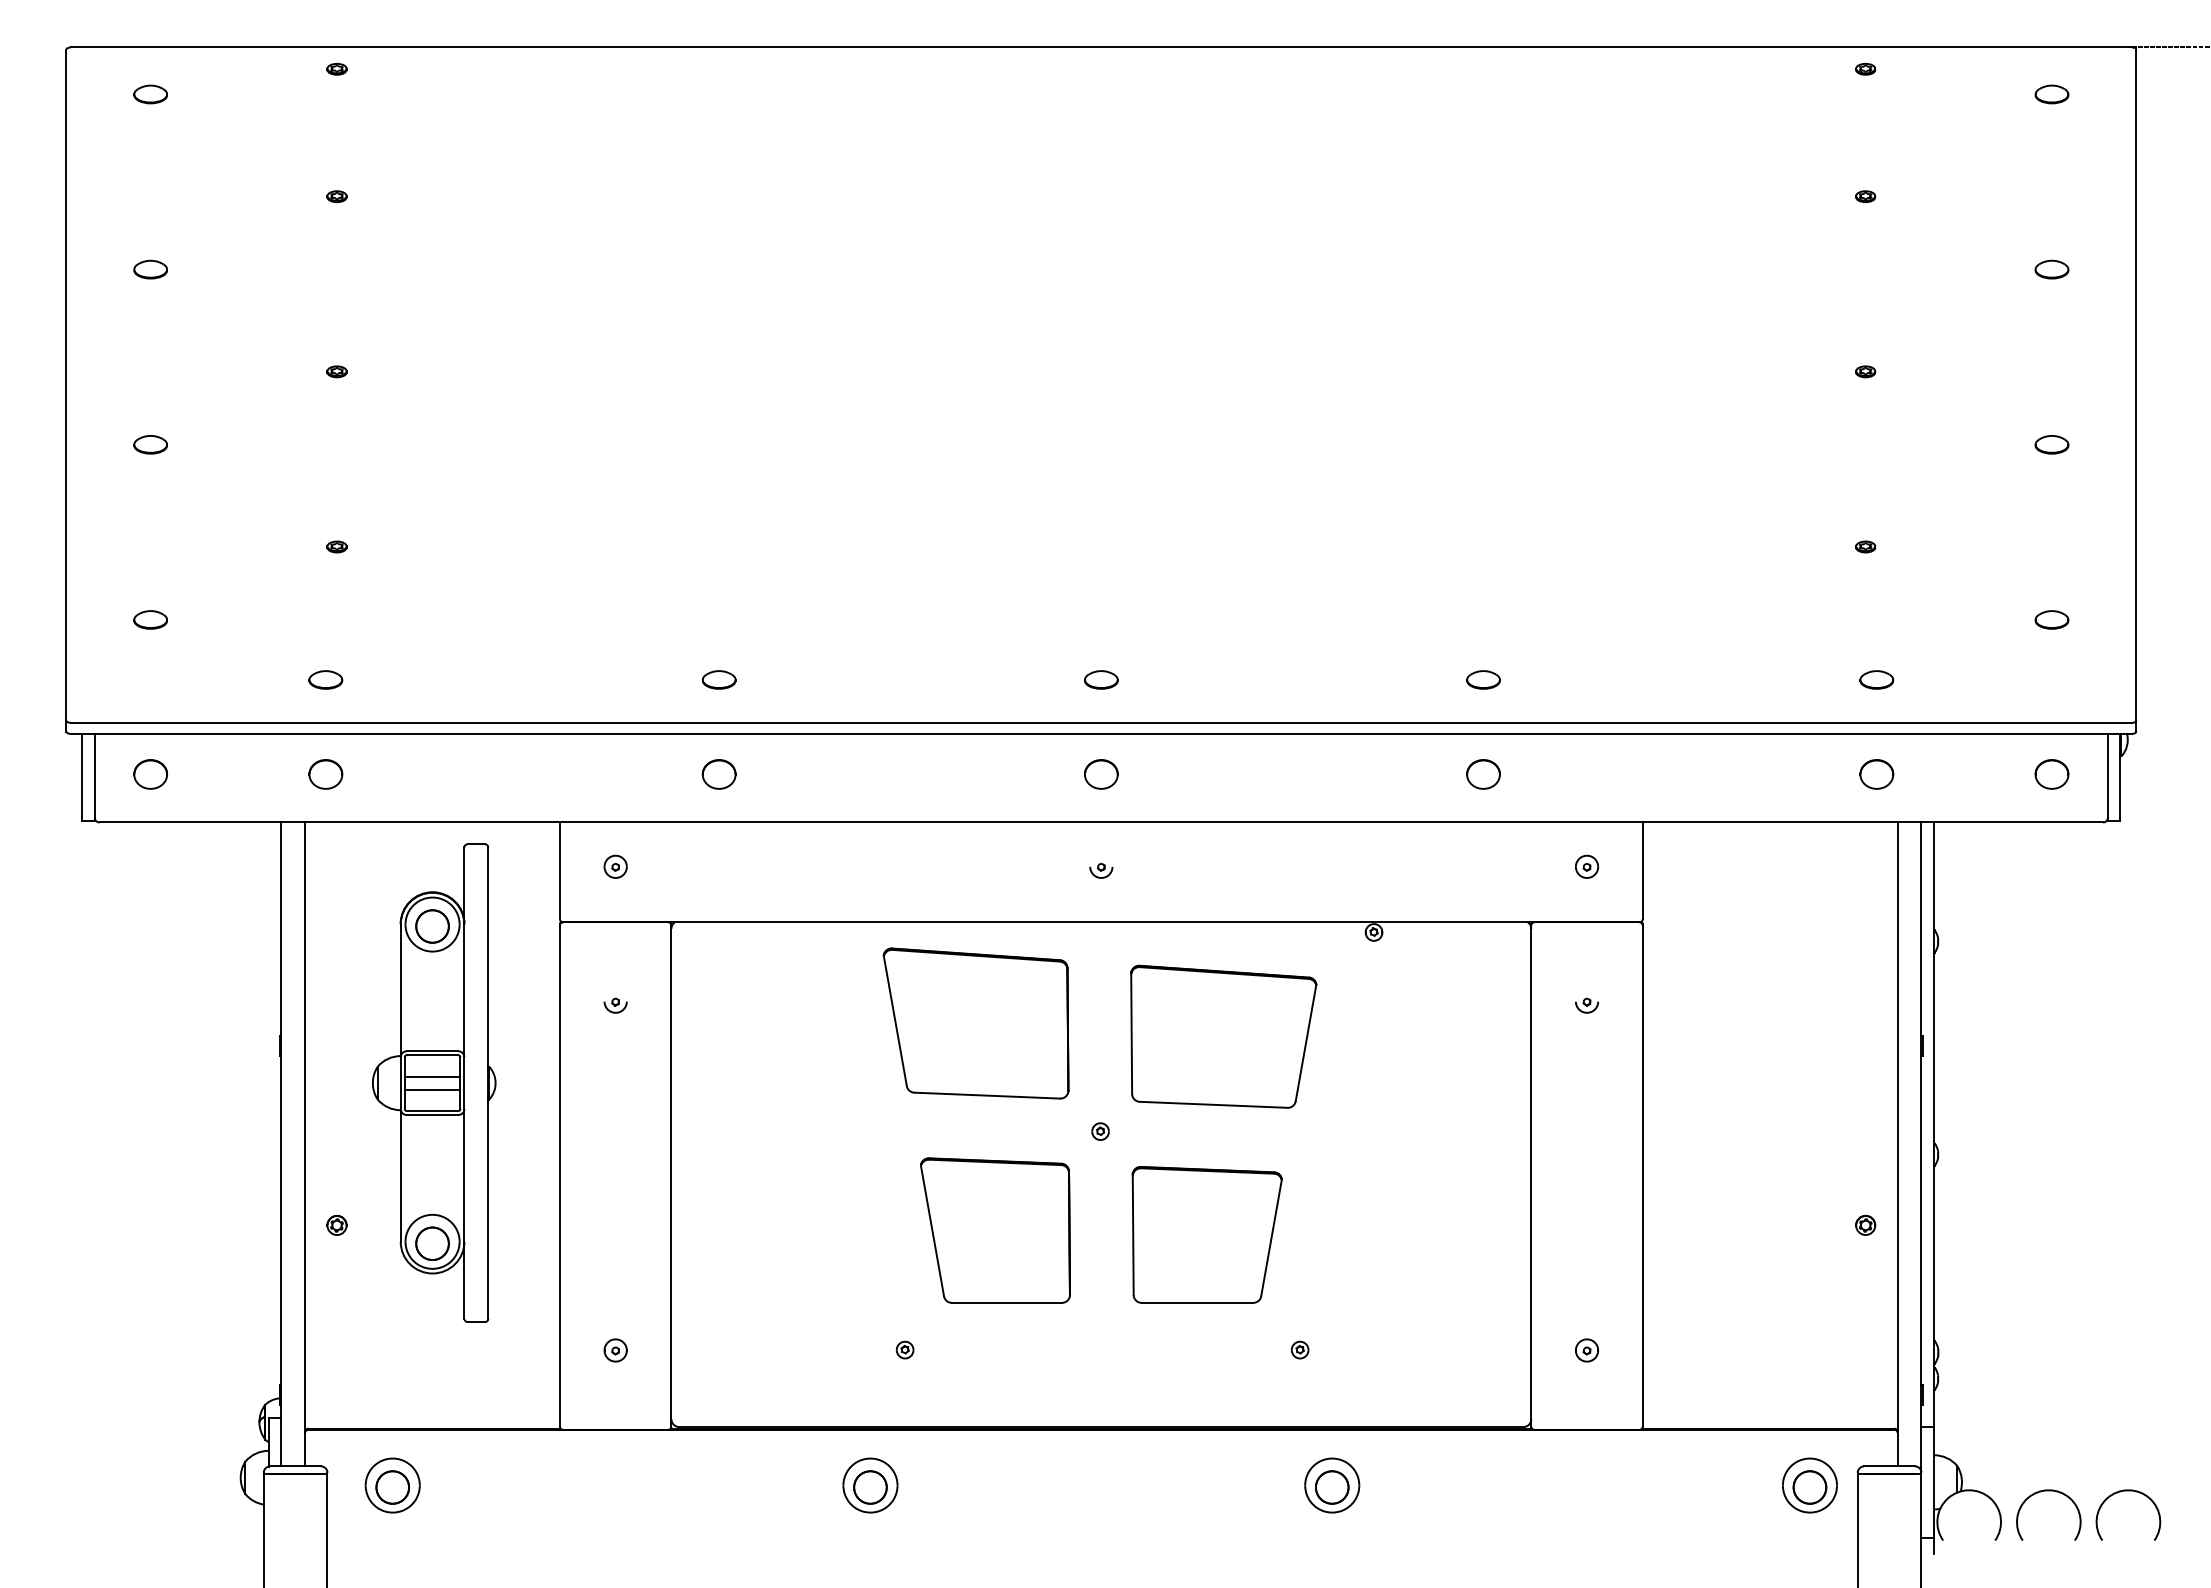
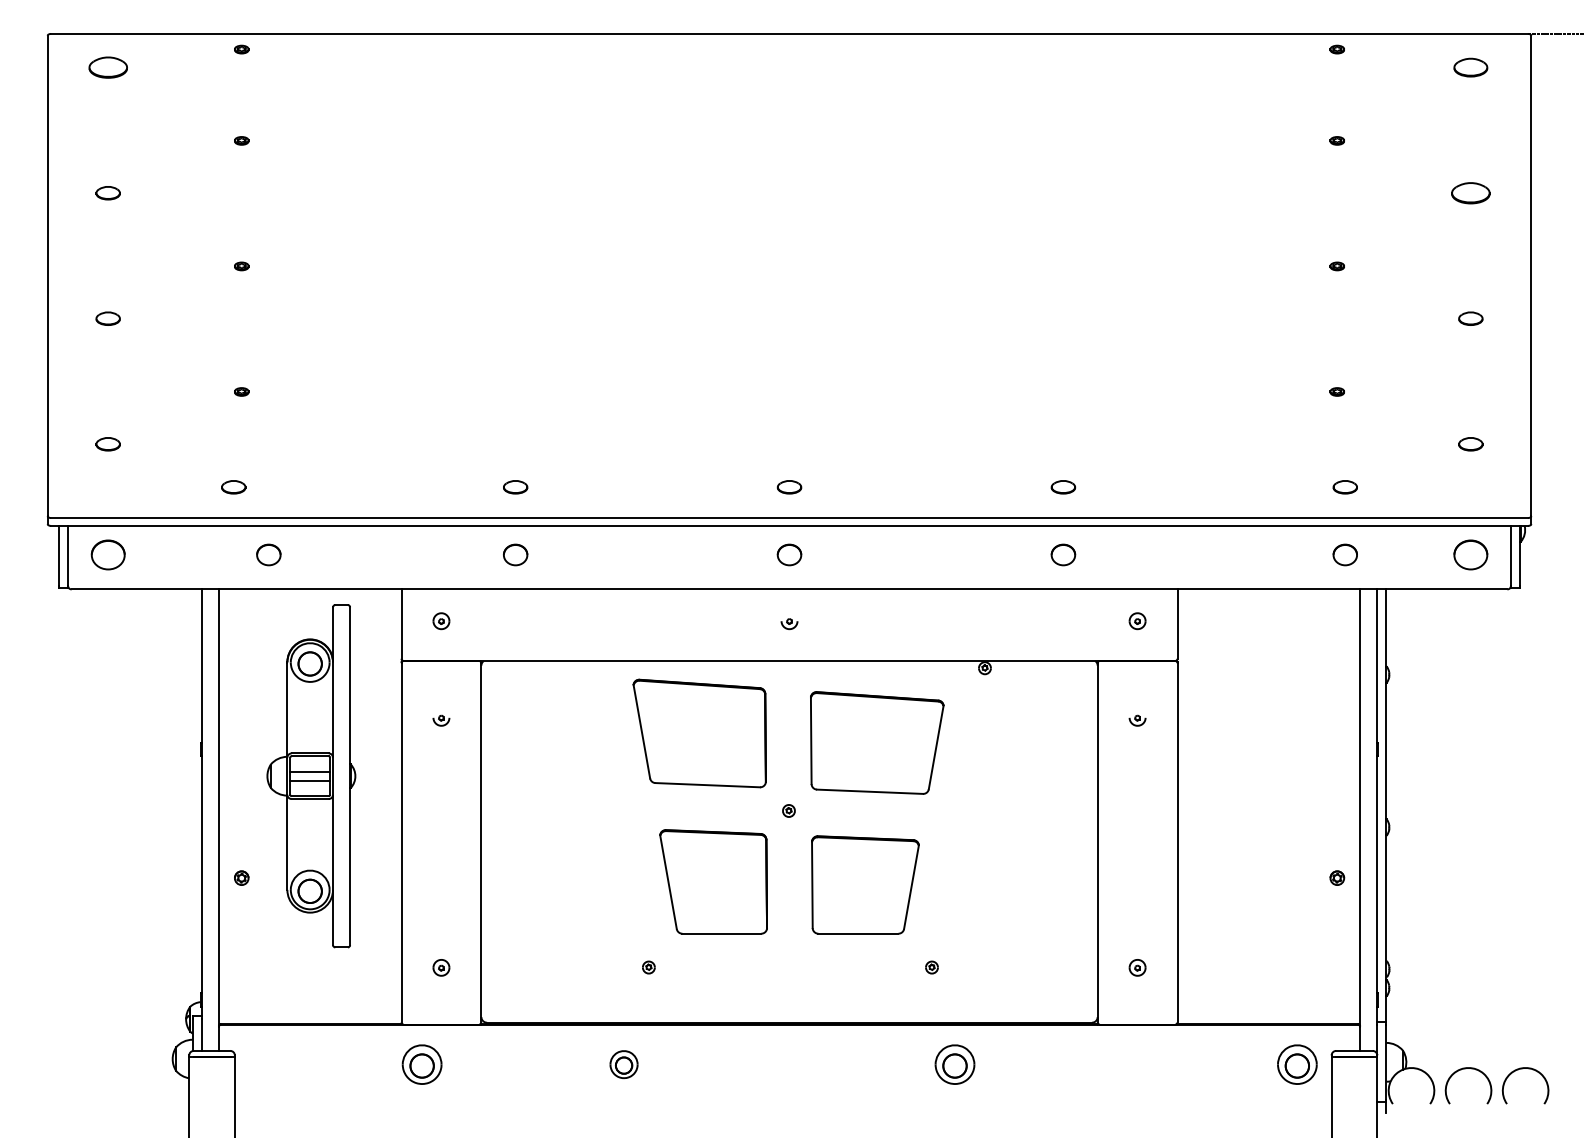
part: (150, 94) -> (108, 67), size x1.6
part: (2051, 94) -> (1470, 67), size x1.4
part: (2051, 269) -> (1470, 193), size x1.6
part: (150, 774) -> (108, 555), size x1.4
part: (325, 774) -> (268, 555), moved
part: (2051, 774) -> (1470, 555), size x1.4
part: (392, 1485) -> (421, 1064), moved
part: (870, 1485) -> (624, 1064), size x0.7

